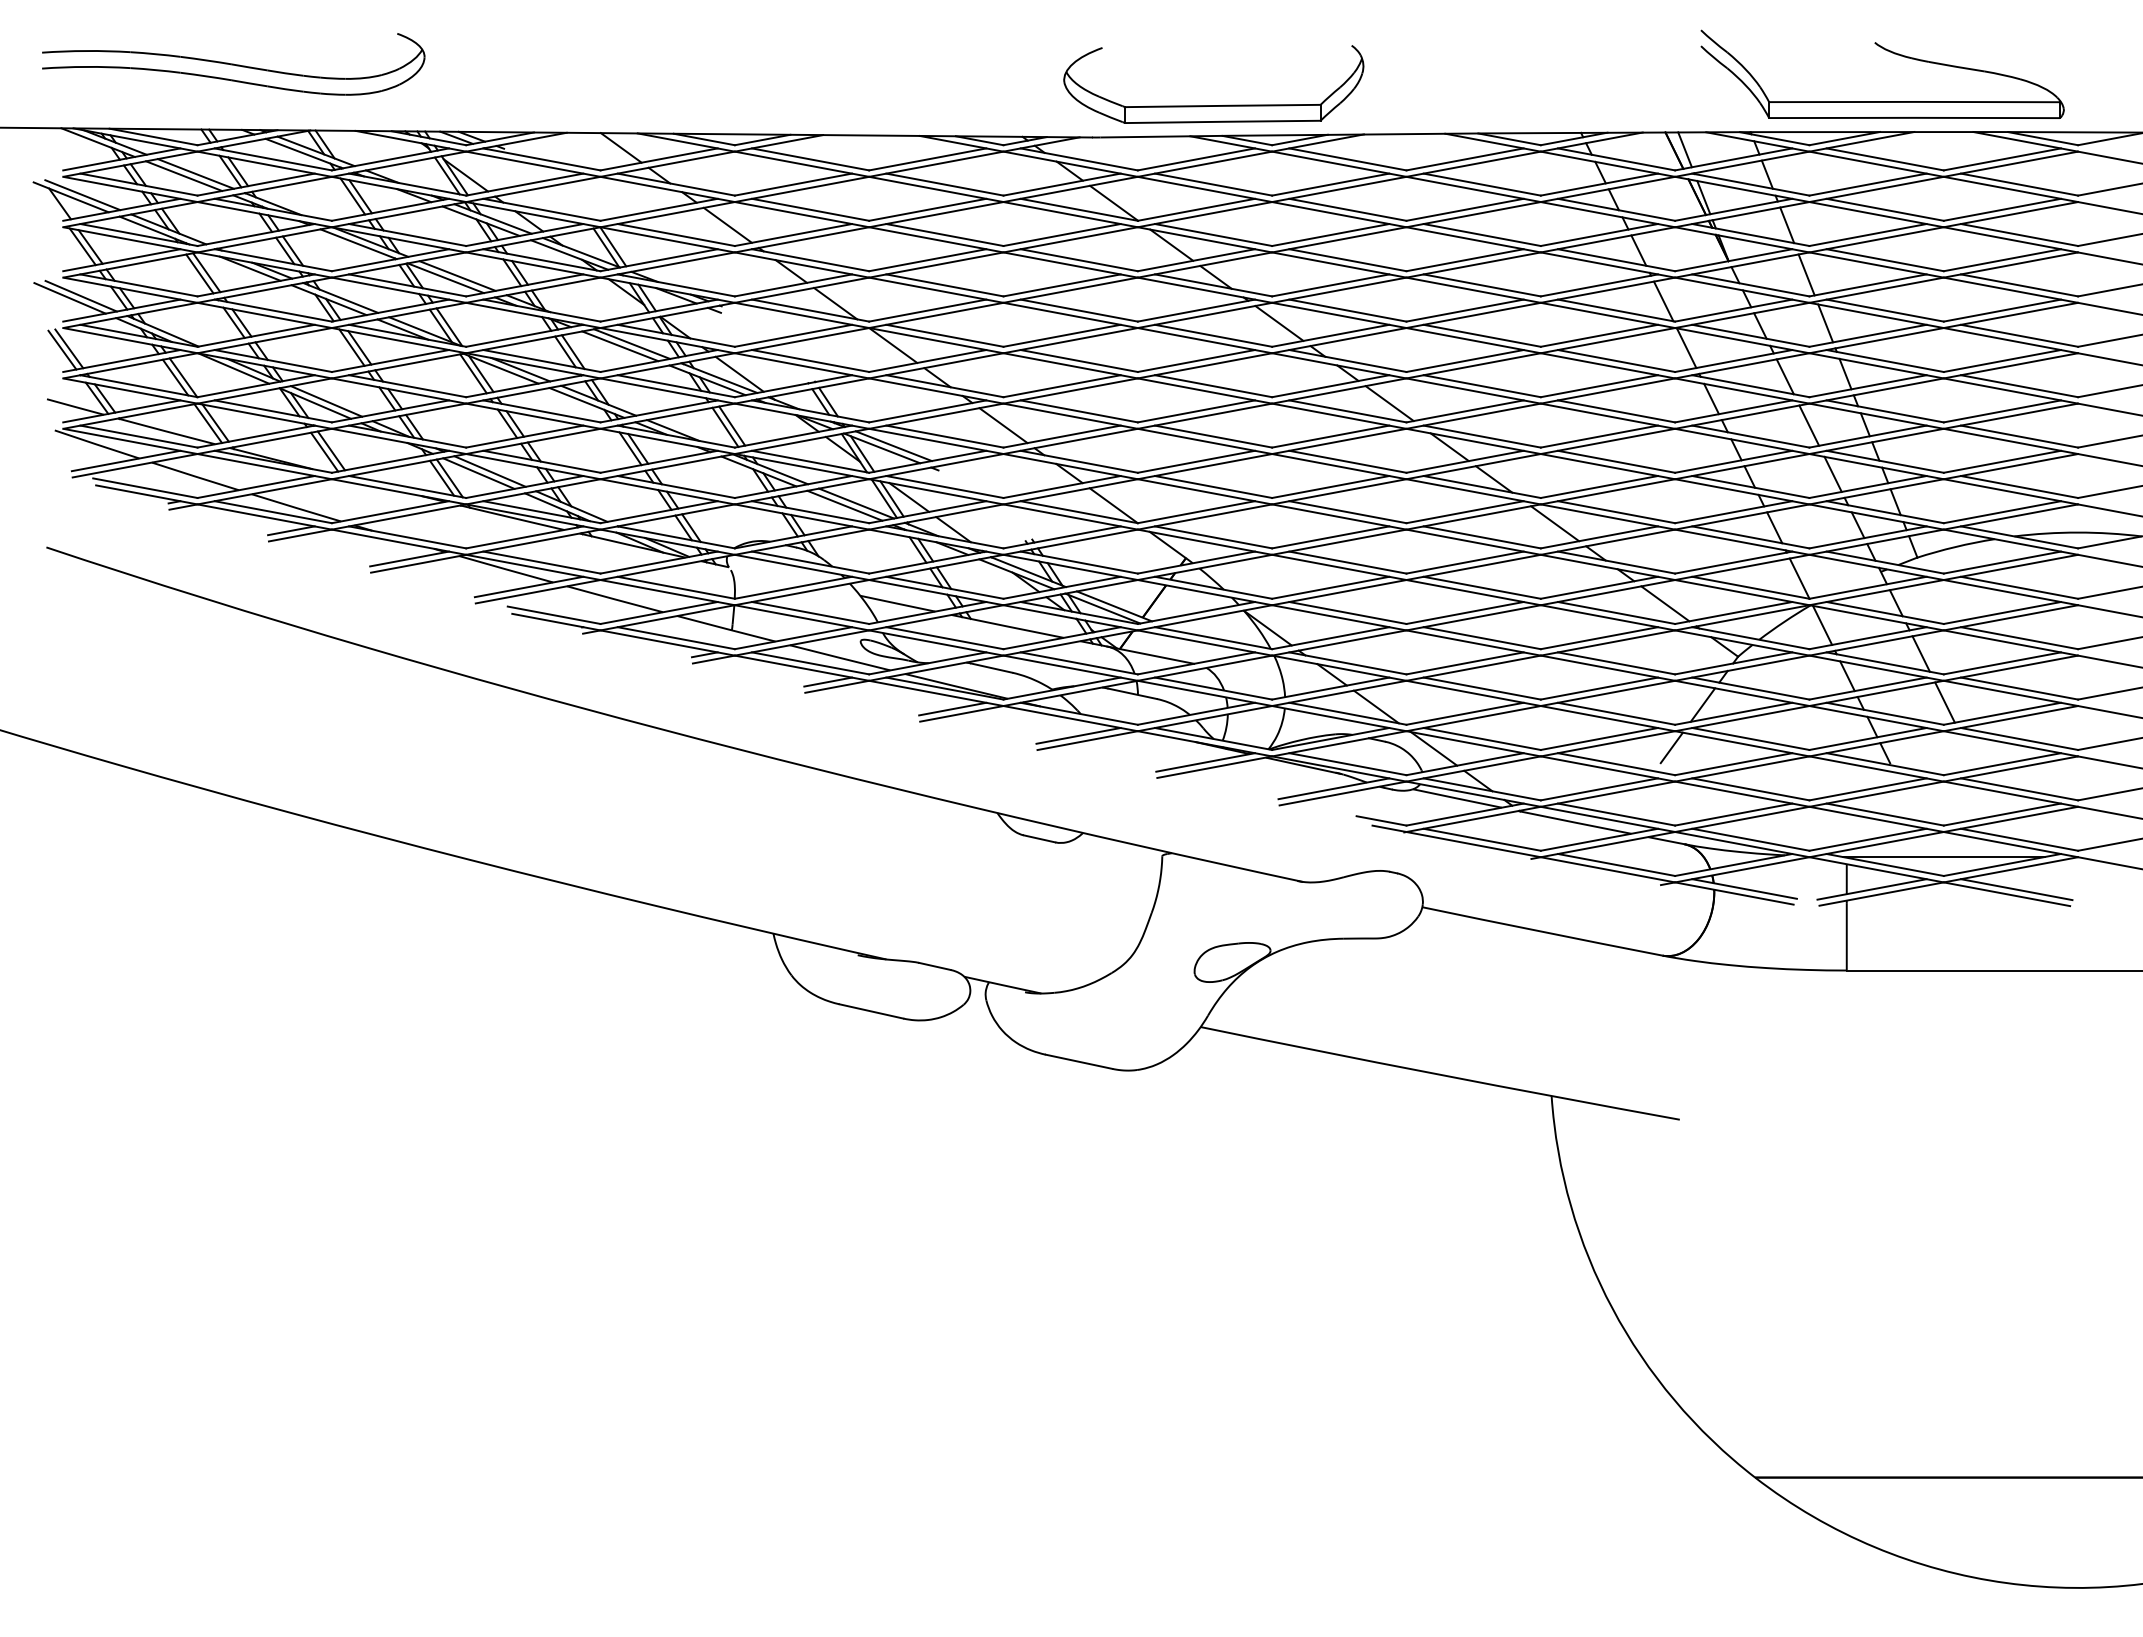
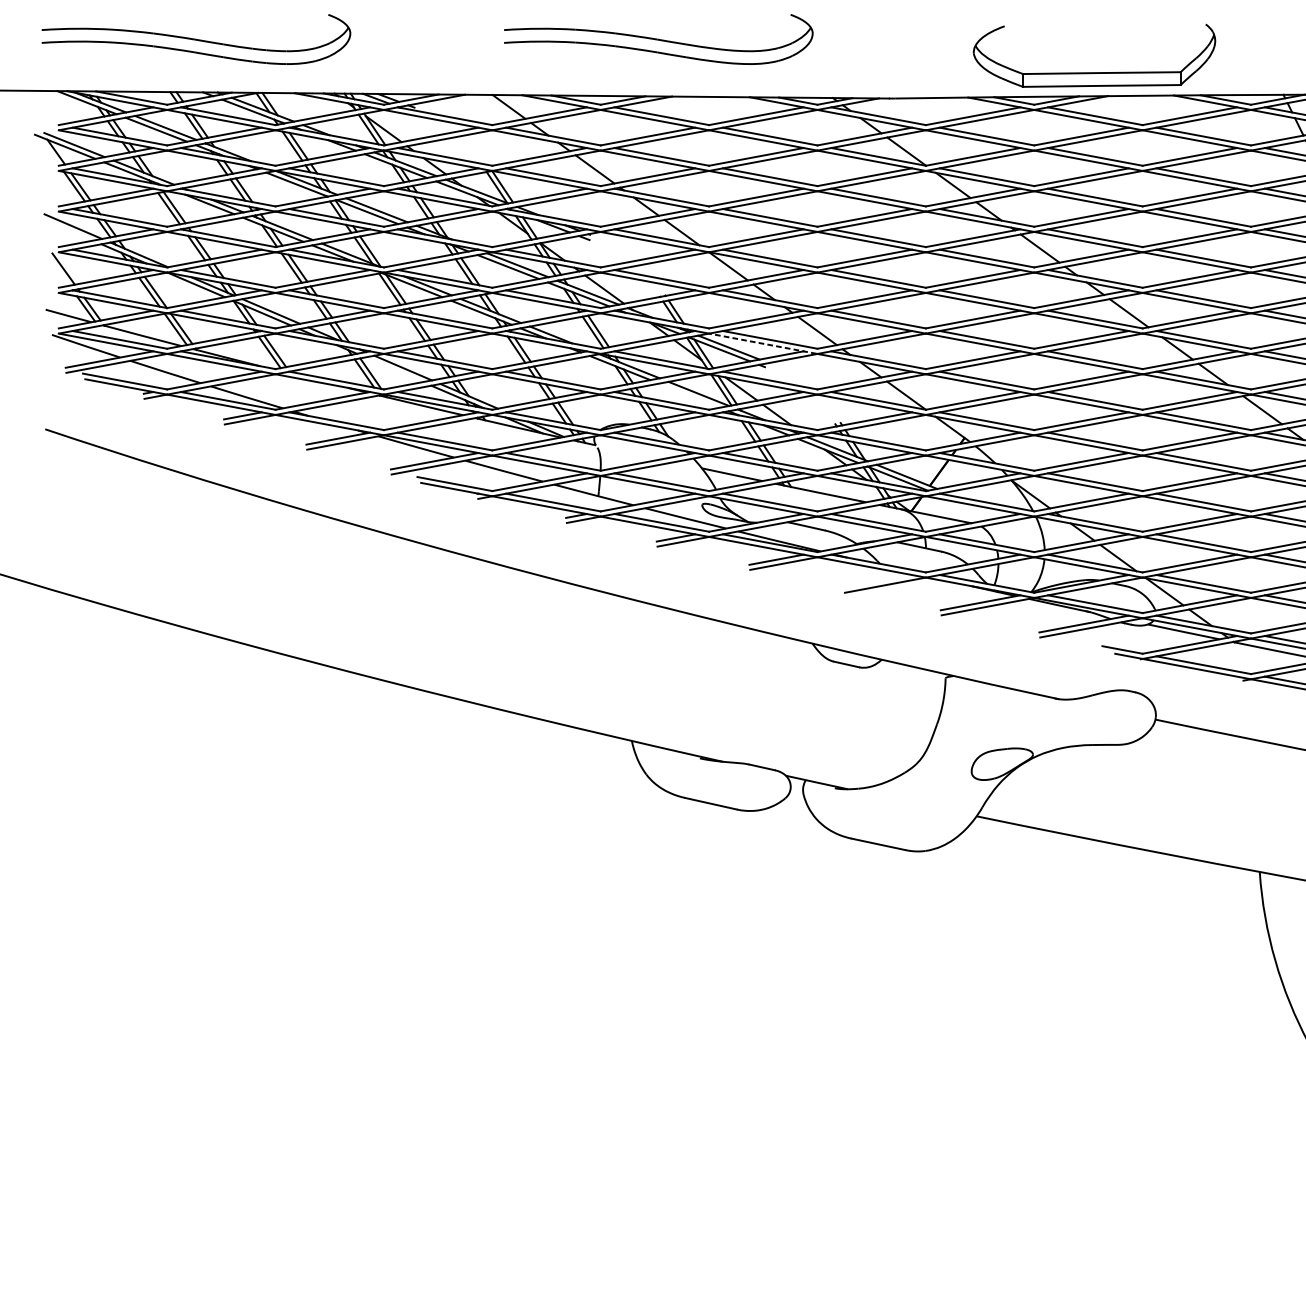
part: (806, 64) -> (658, 39), added
part: (1213, 105) -> (1094, 72), moved
line: (69, 298) -> (63, 228), removed
line: (62, 349) -> (58, 269), removed
line: (935, 441) -> (762, 343), solid -> dashed
line: (478, 473) -> (393, 369), removed
line: (844, 505) -> (689, 395), removed
line: (1078, 735) -> (878, 581), removed

